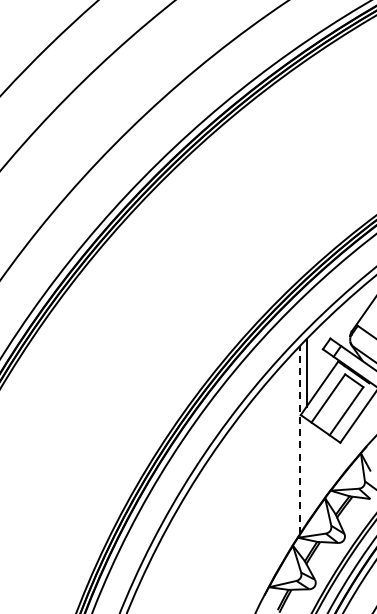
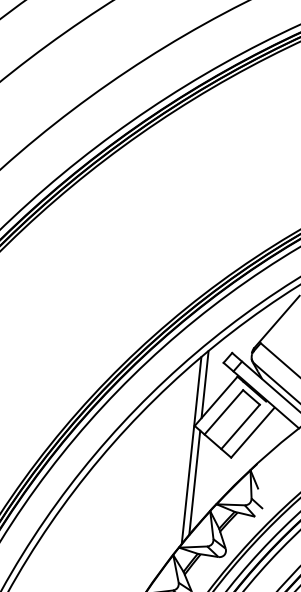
line: (300, 439) -> (191, 450), dashed -> solid
line: (306, 471) -> (194, 482), added

